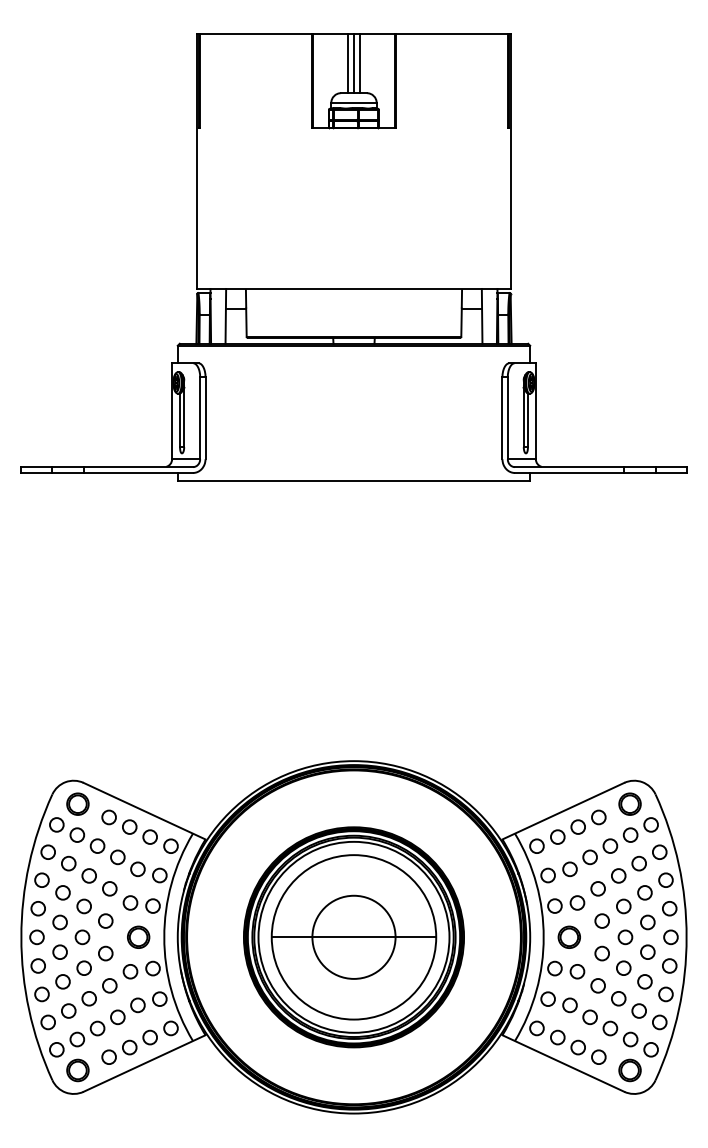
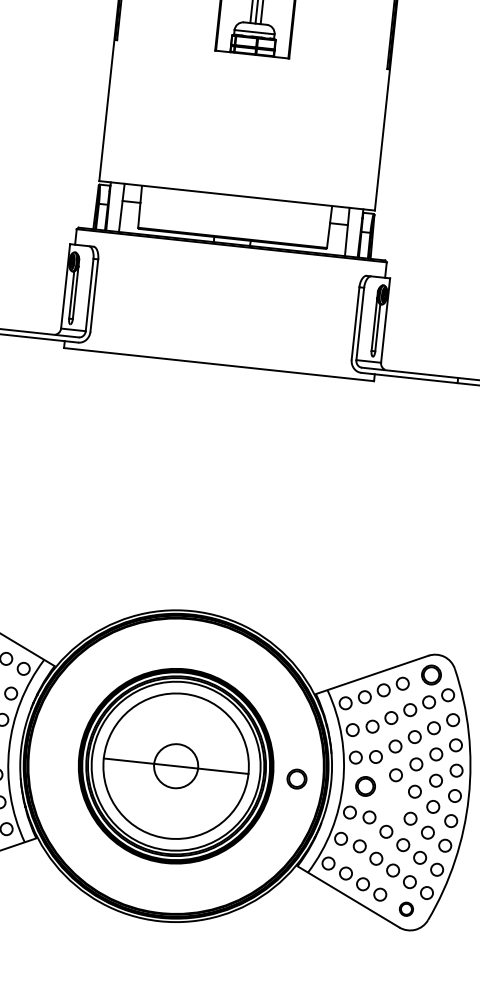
circle: (353, 936) -> (175, 765), size x0.6
part: (490, 936) -> (296, 778), added
circle: (601, 953) -> (392, 803), removed
part: (629, 1070) -> (405, 909), size x0.7

